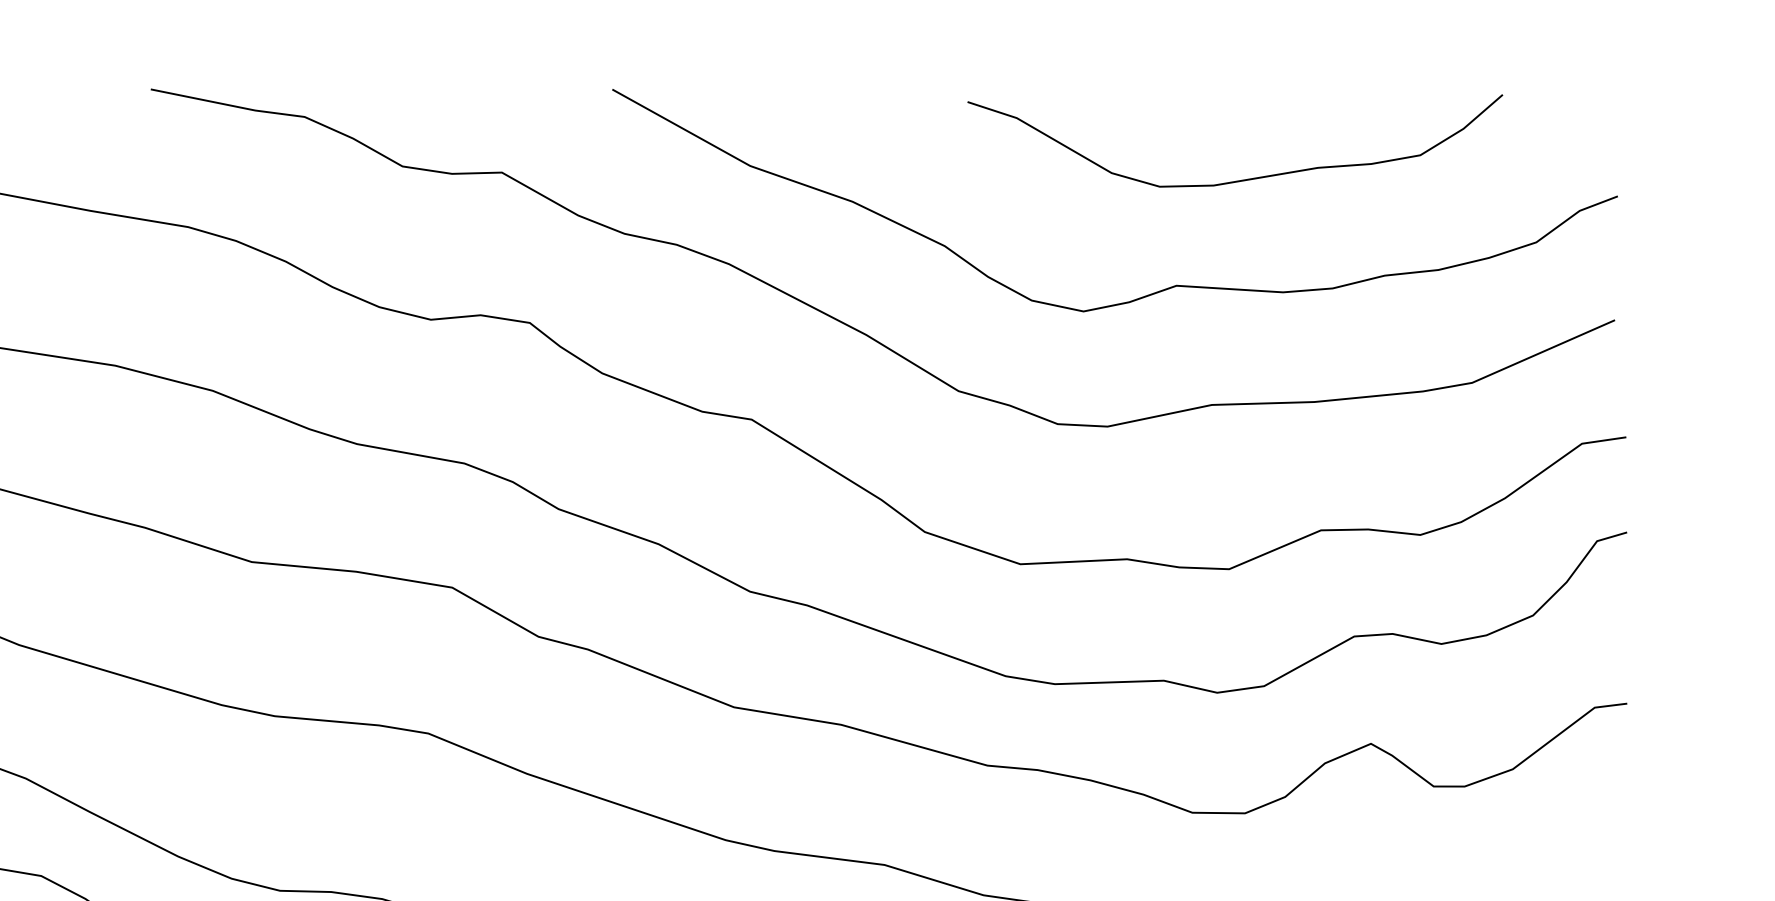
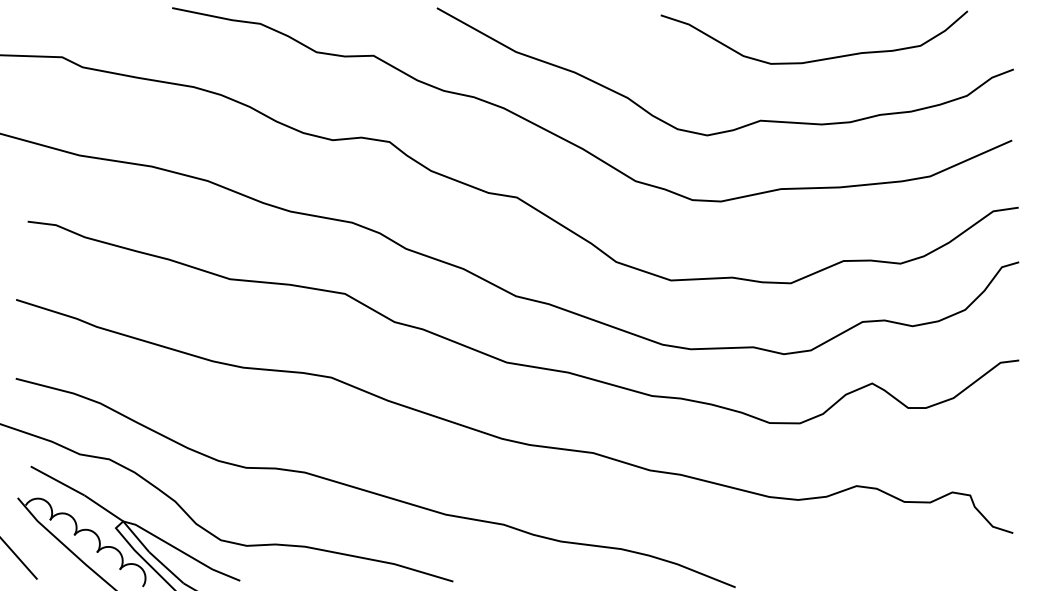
curve: (1239, 179) -> (816, 59), moved

